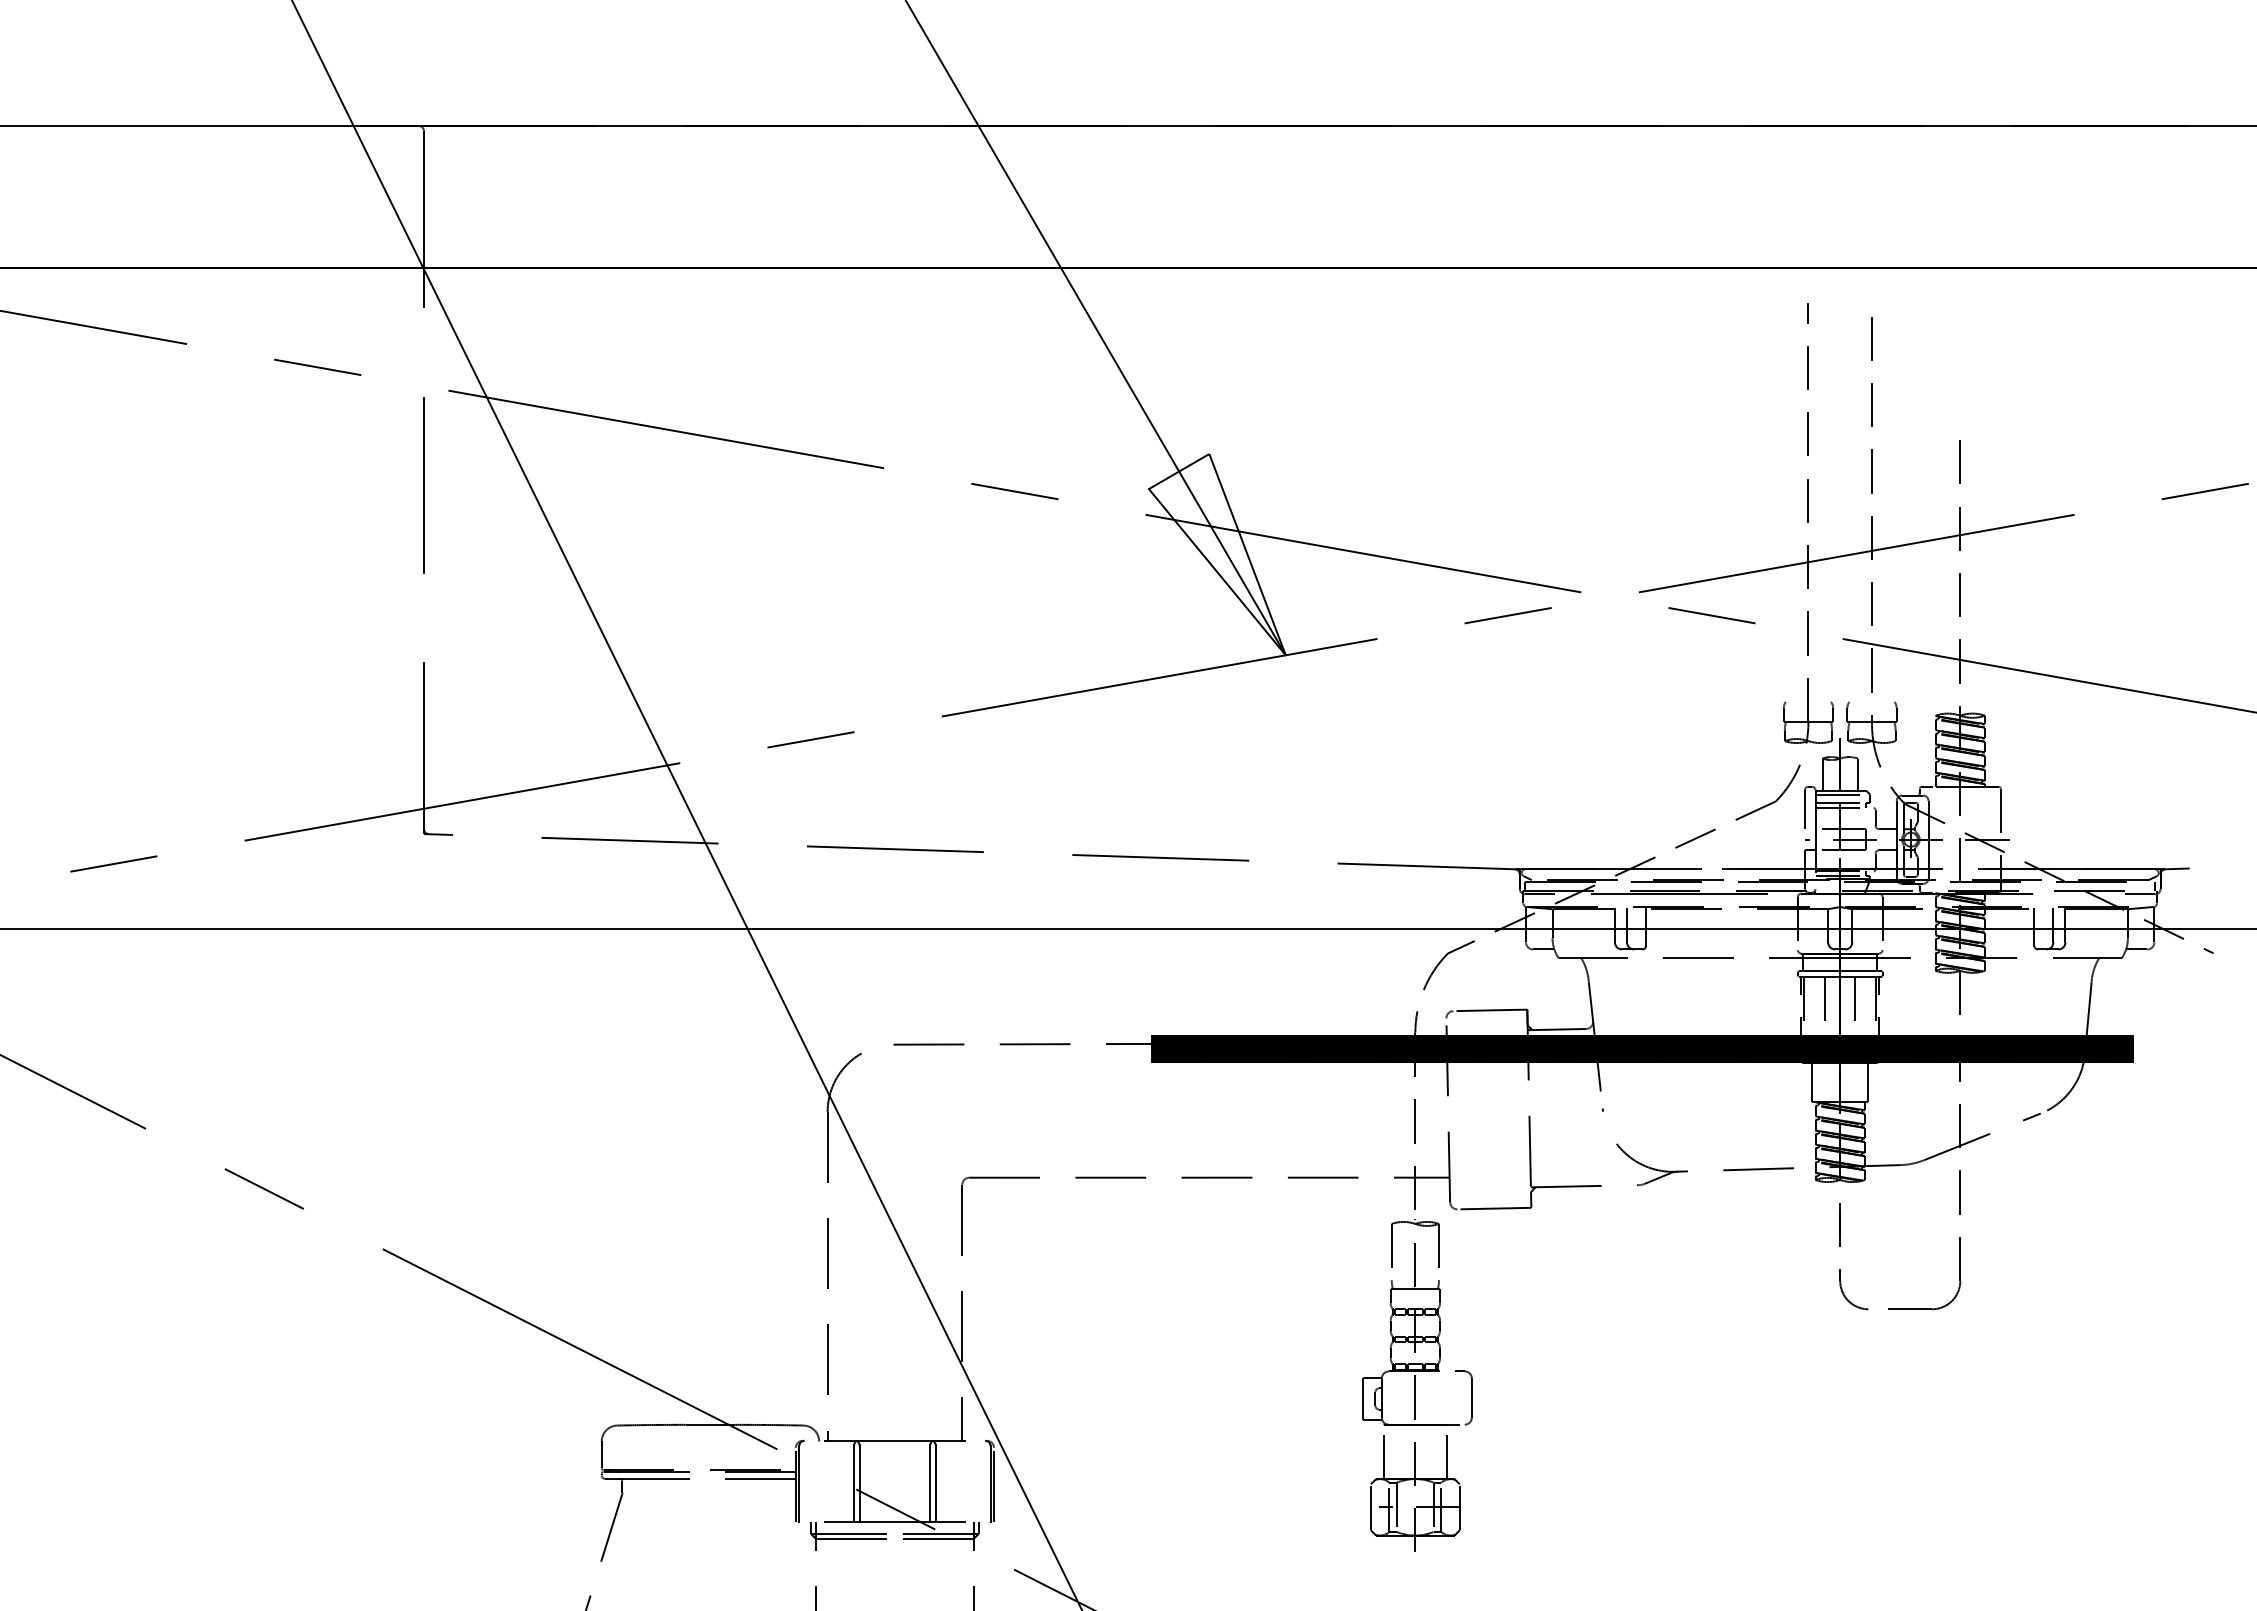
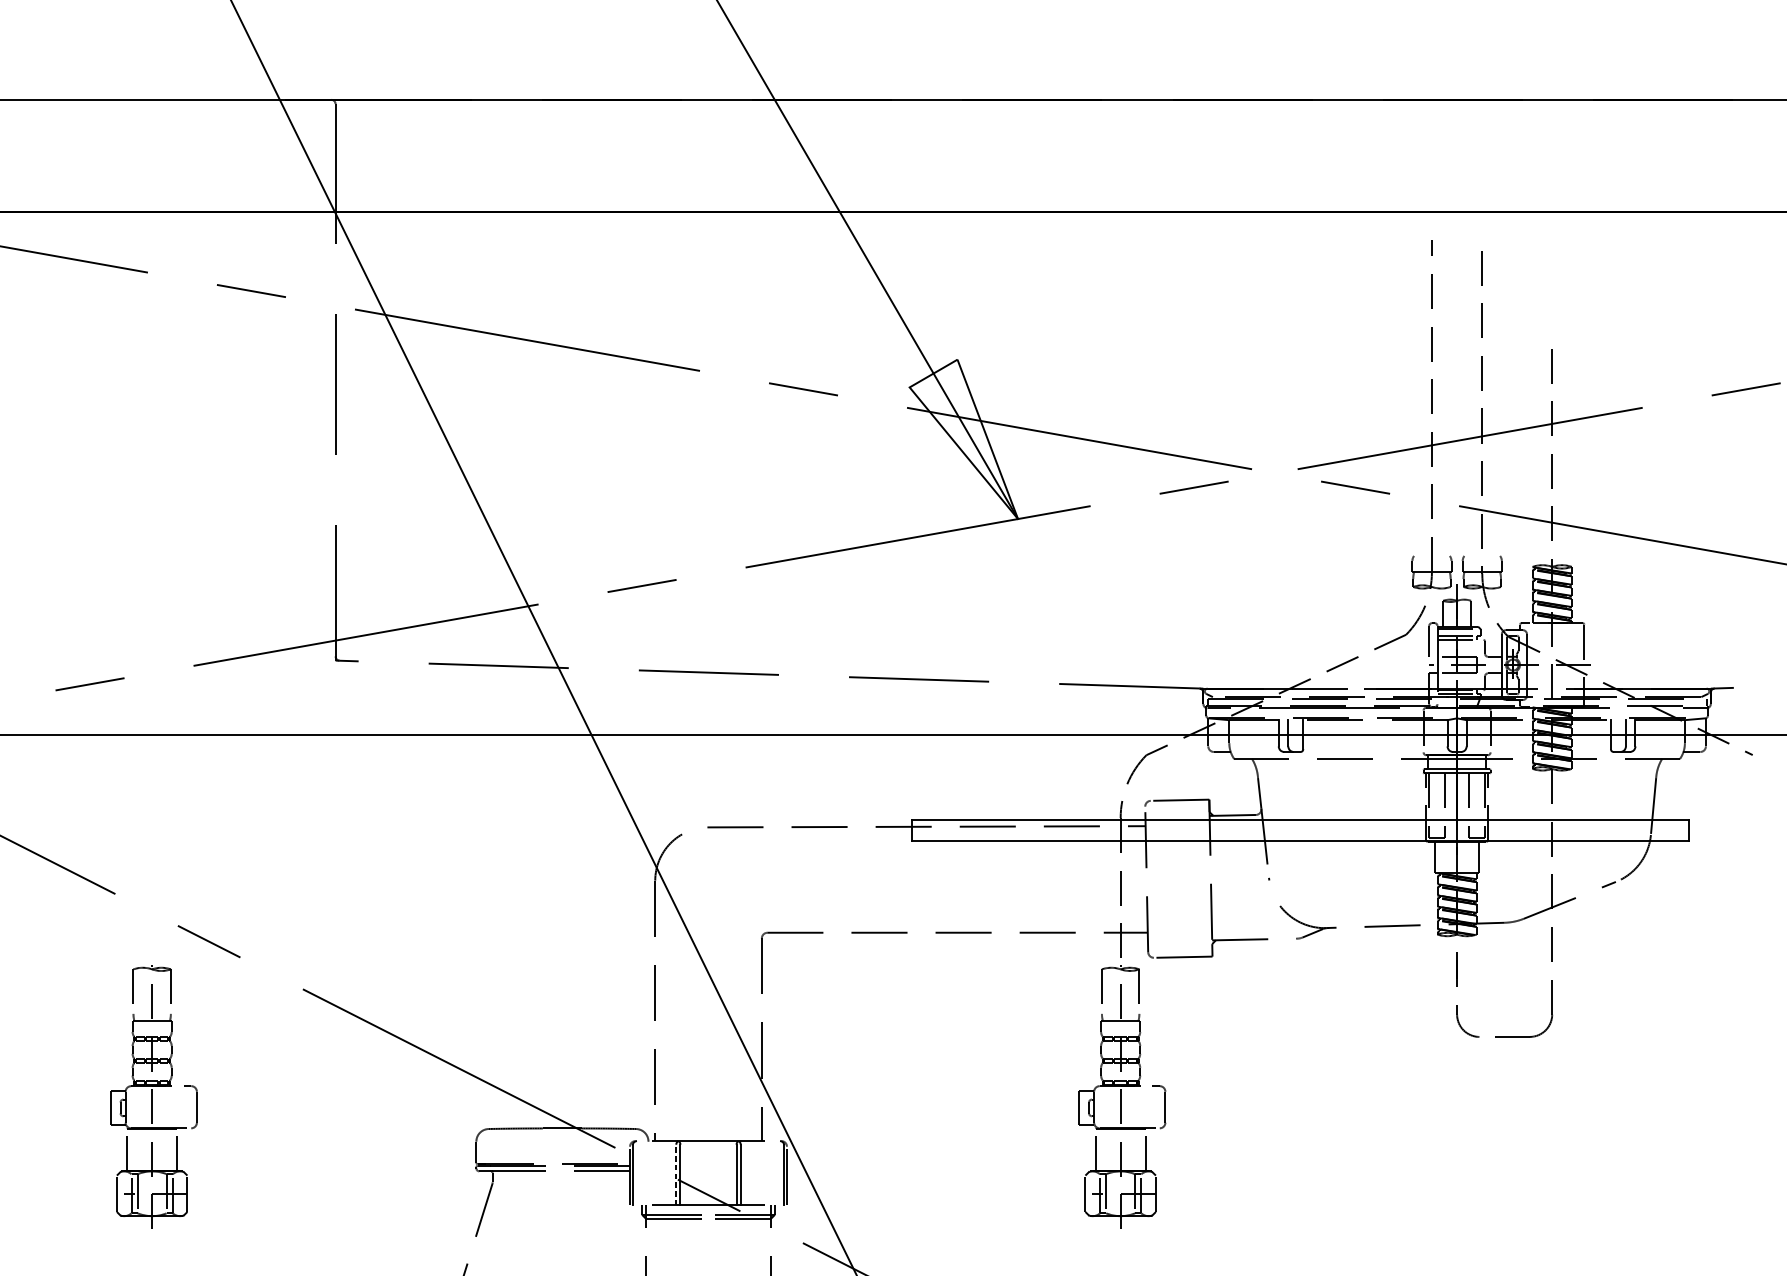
hatch: (1642, 1048) -> (1300, 830), removed
part: (194, 1385) -> (153, 1097), added
line: (854, 1483) -> (676, 1174), solid -> dashed

